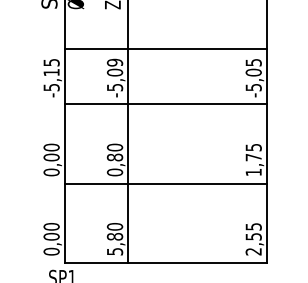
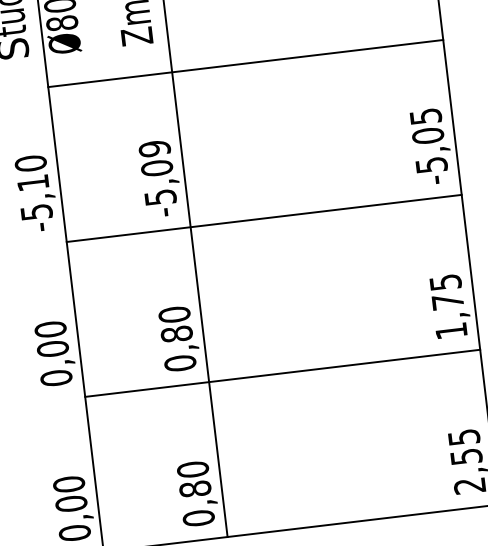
line: (166, 49) -> (246, 64), moved
text: (51, 62) -> (30, 163), -5,15 -> -5,10
text: (114, 251) -> (197, 517), 5,80 -> 0,80

